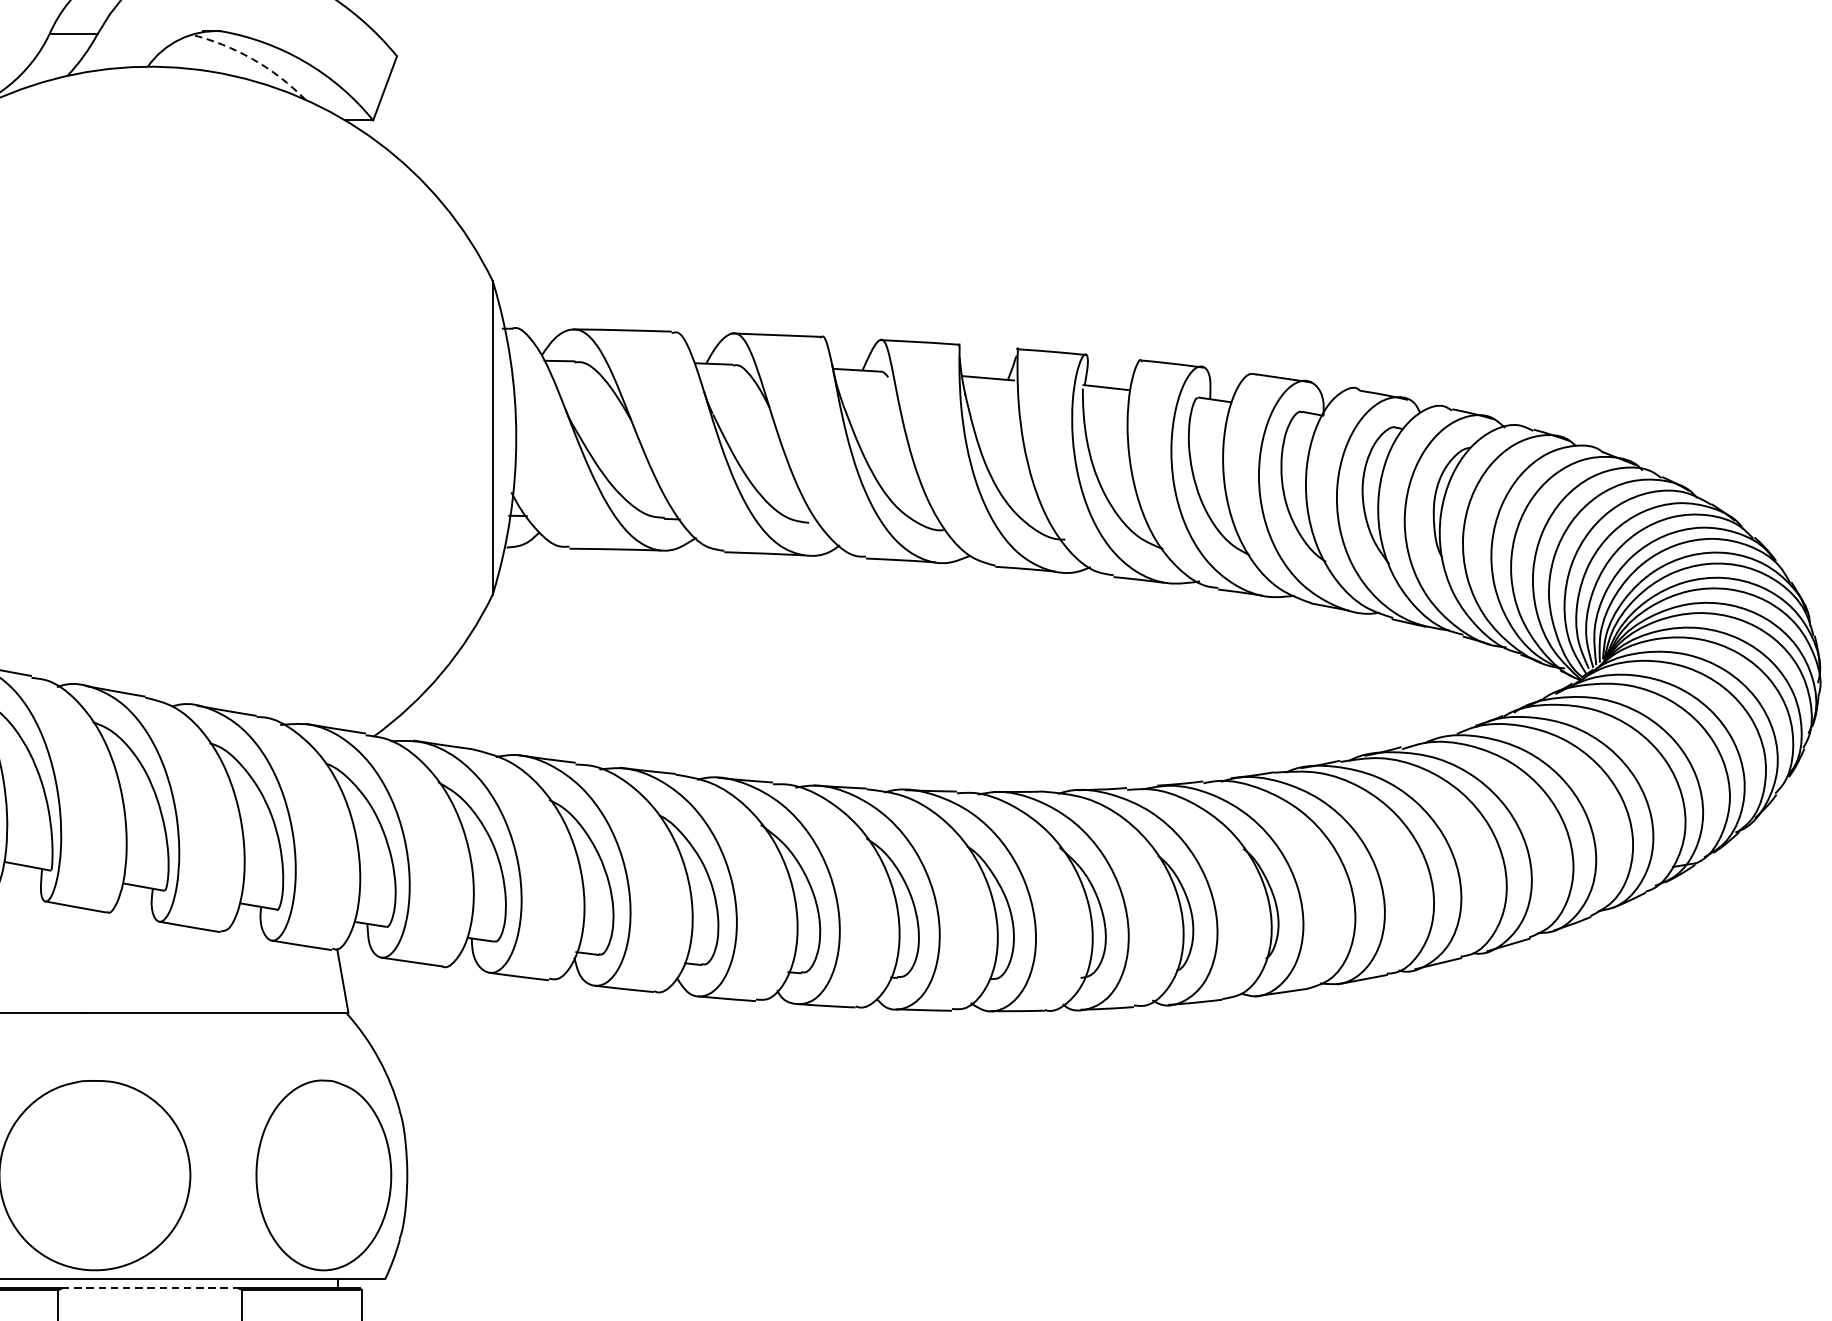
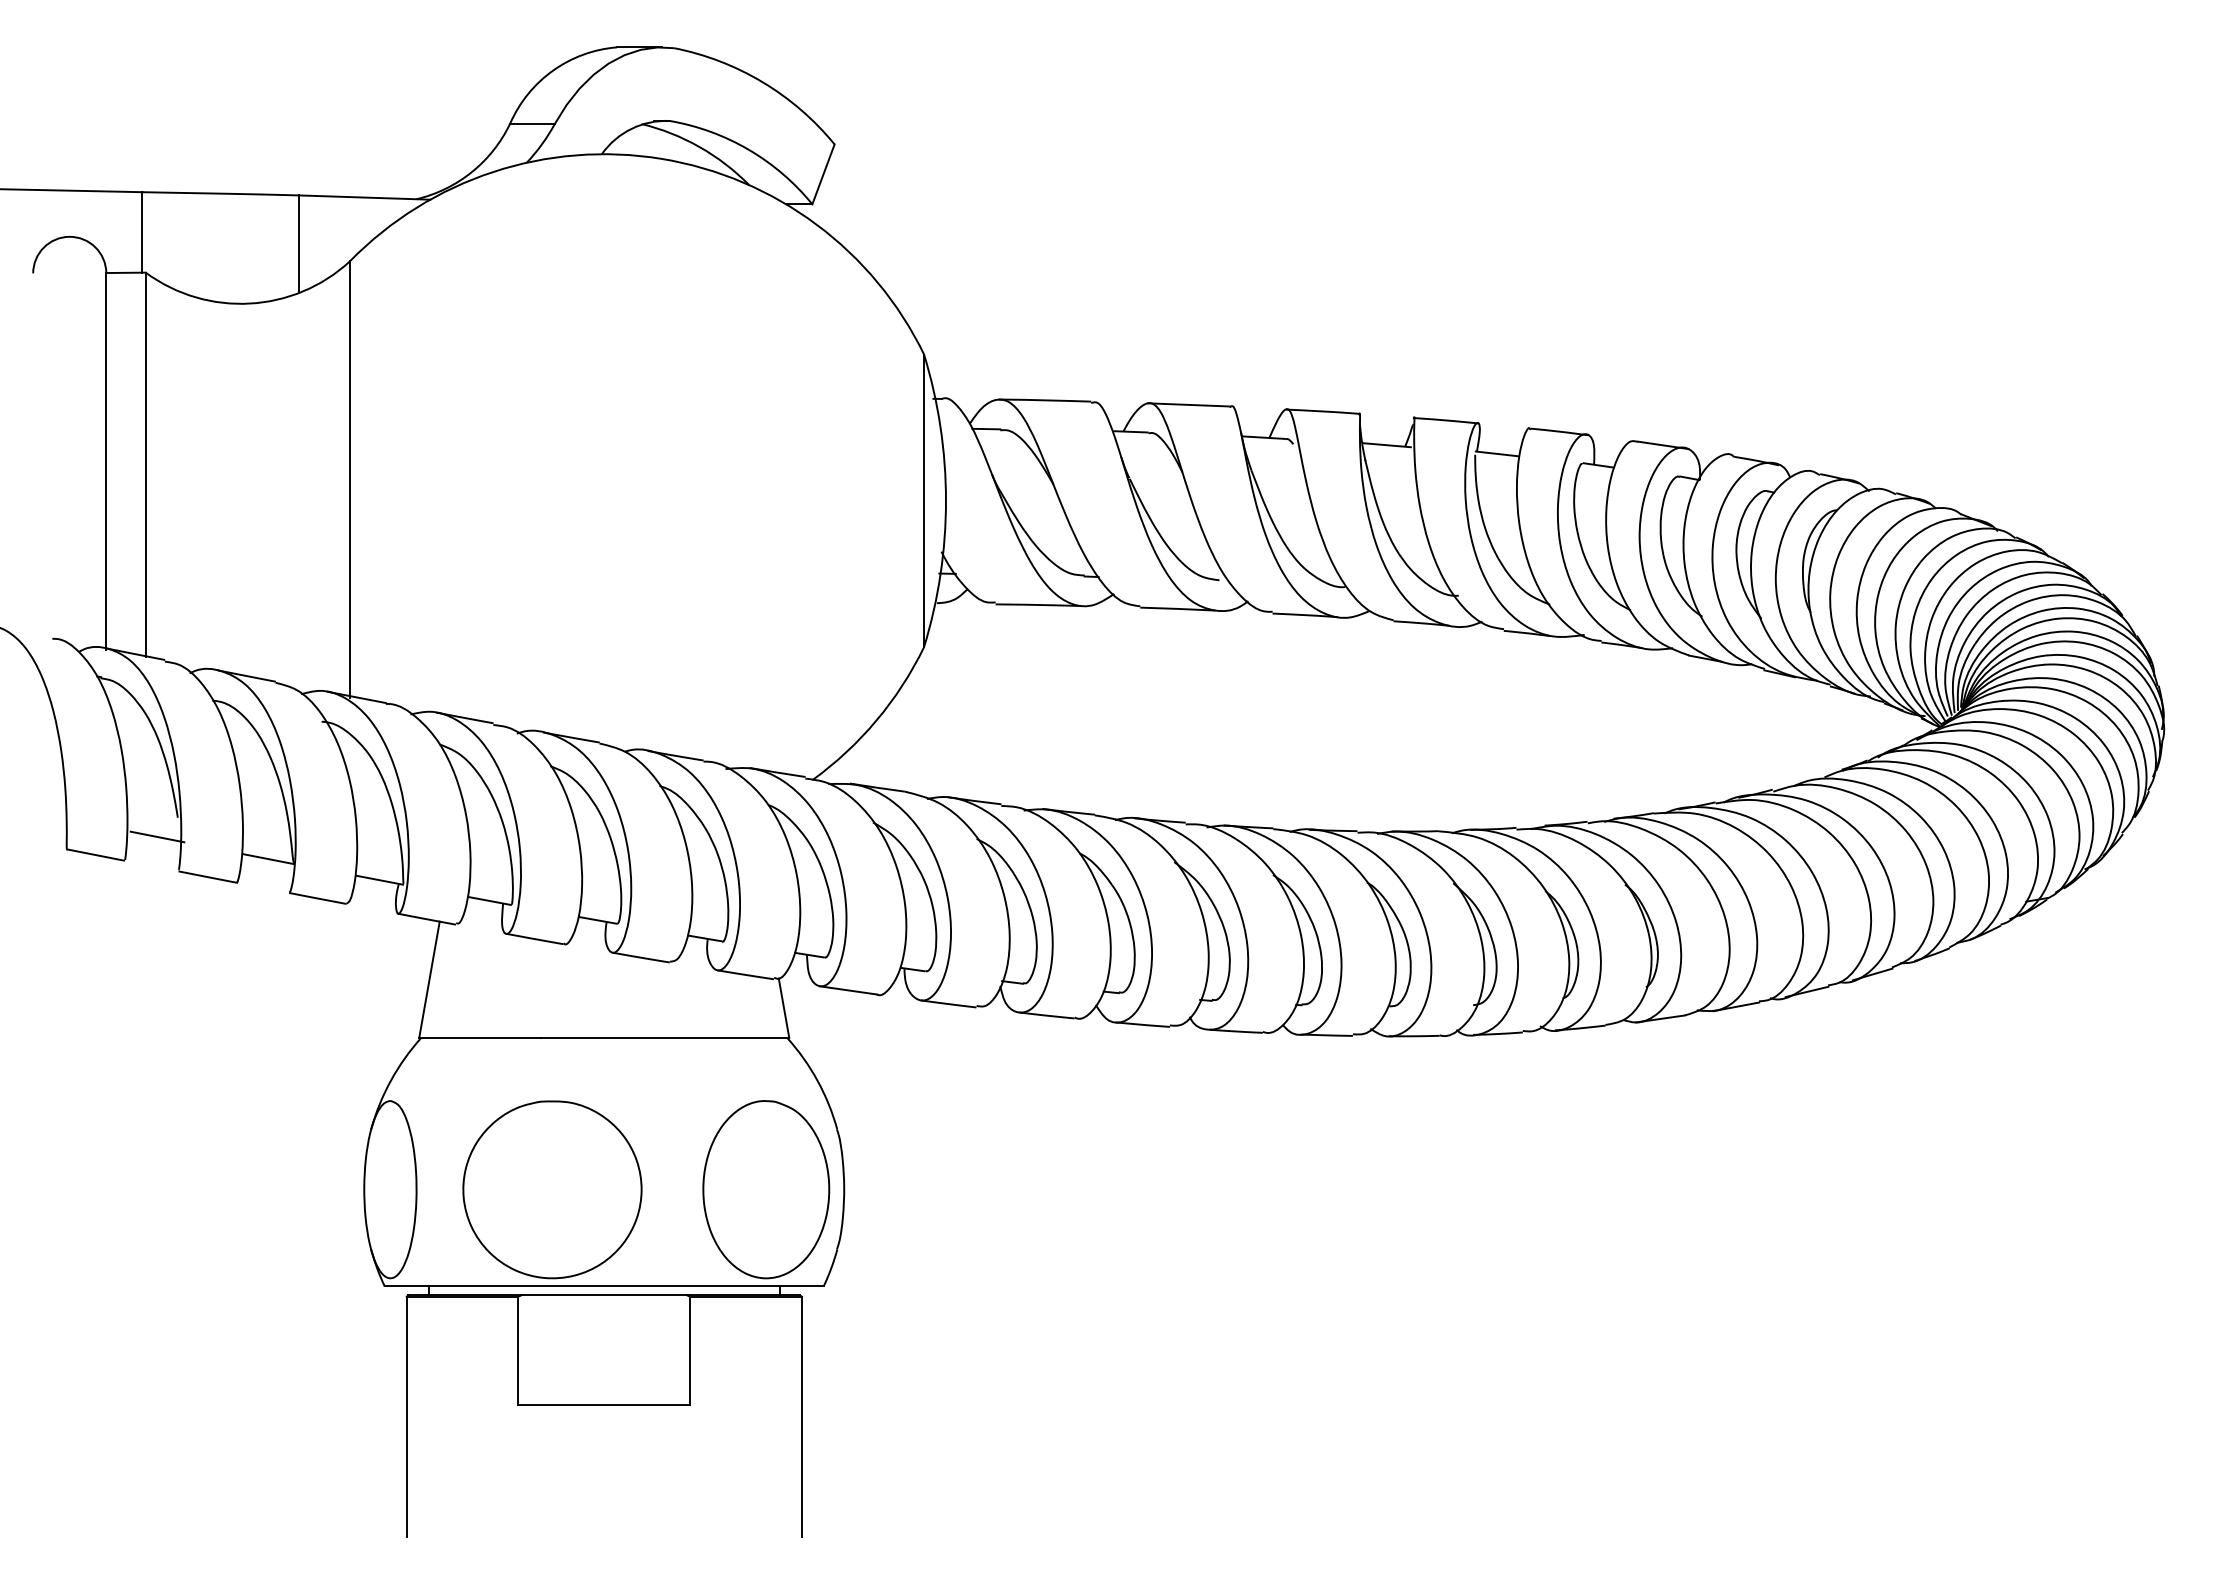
arc: (252, 59) -> (699, 147), dashed -> solid
line: (150, 1288) -> (604, 1295), dashed -> solid

